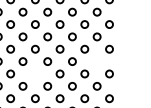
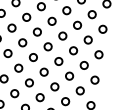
circle: (96, 61) -> (83, 65), added
circle: (35, 73) -> (18, 67), added

